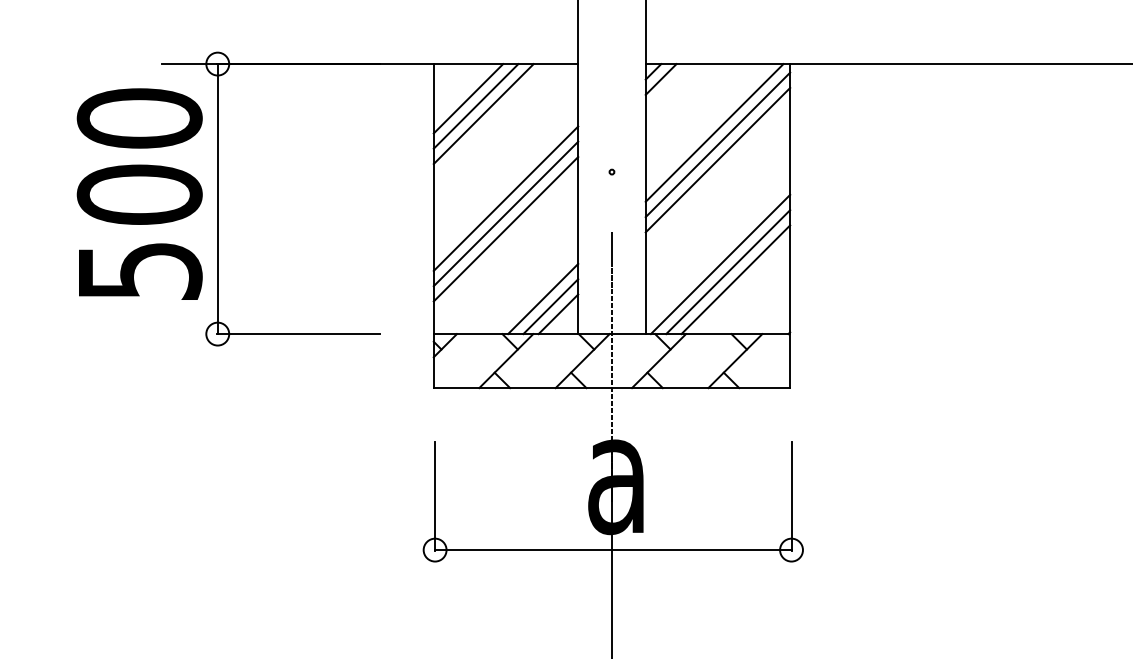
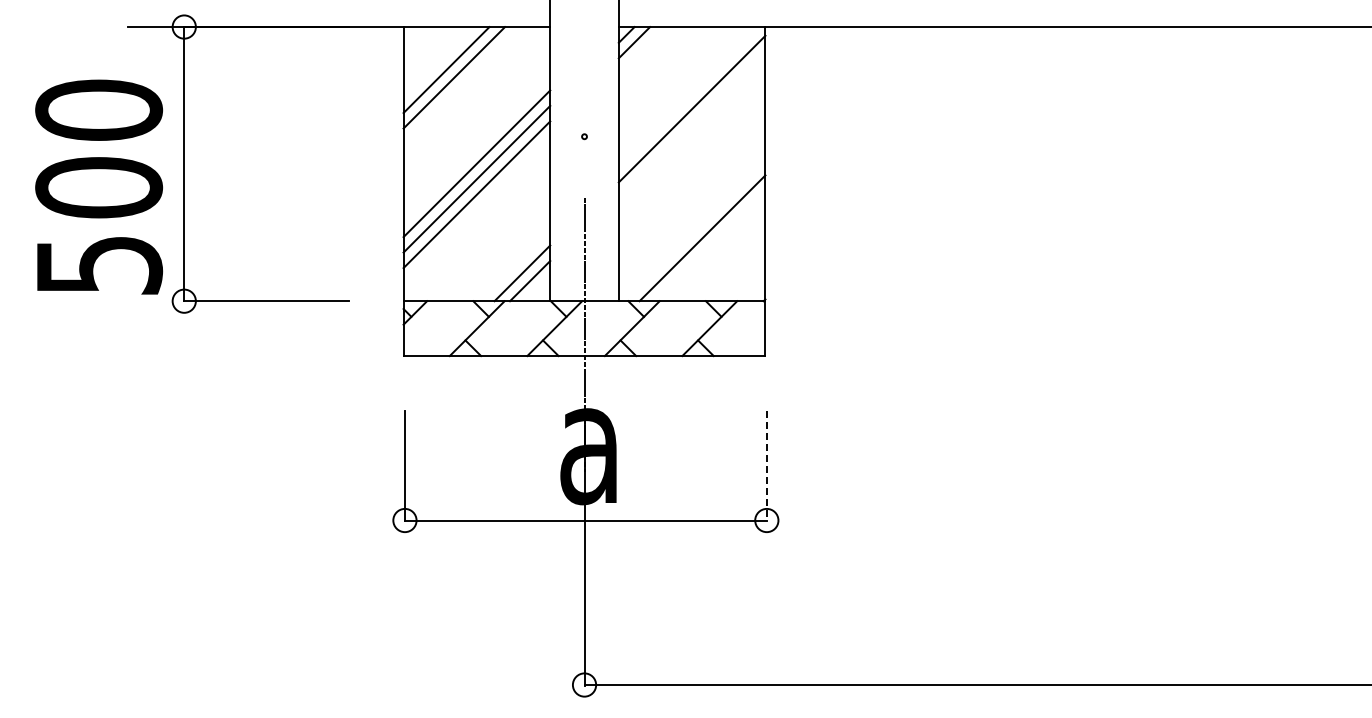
line: (468, 98) -> (438, 62), removed
line: (714, 132) -> (688, 96), removed
line: (717, 160) -> (691, 124), removed
text: (139, 193) -> (98, 186), moved
line: (720, 264) -> (694, 230), removed
line: (736, 279) -> (710, 245), removed
line: (543, 298) -> (514, 265), removed
line: (791, 496) -> (766, 466), solid -> dashed

